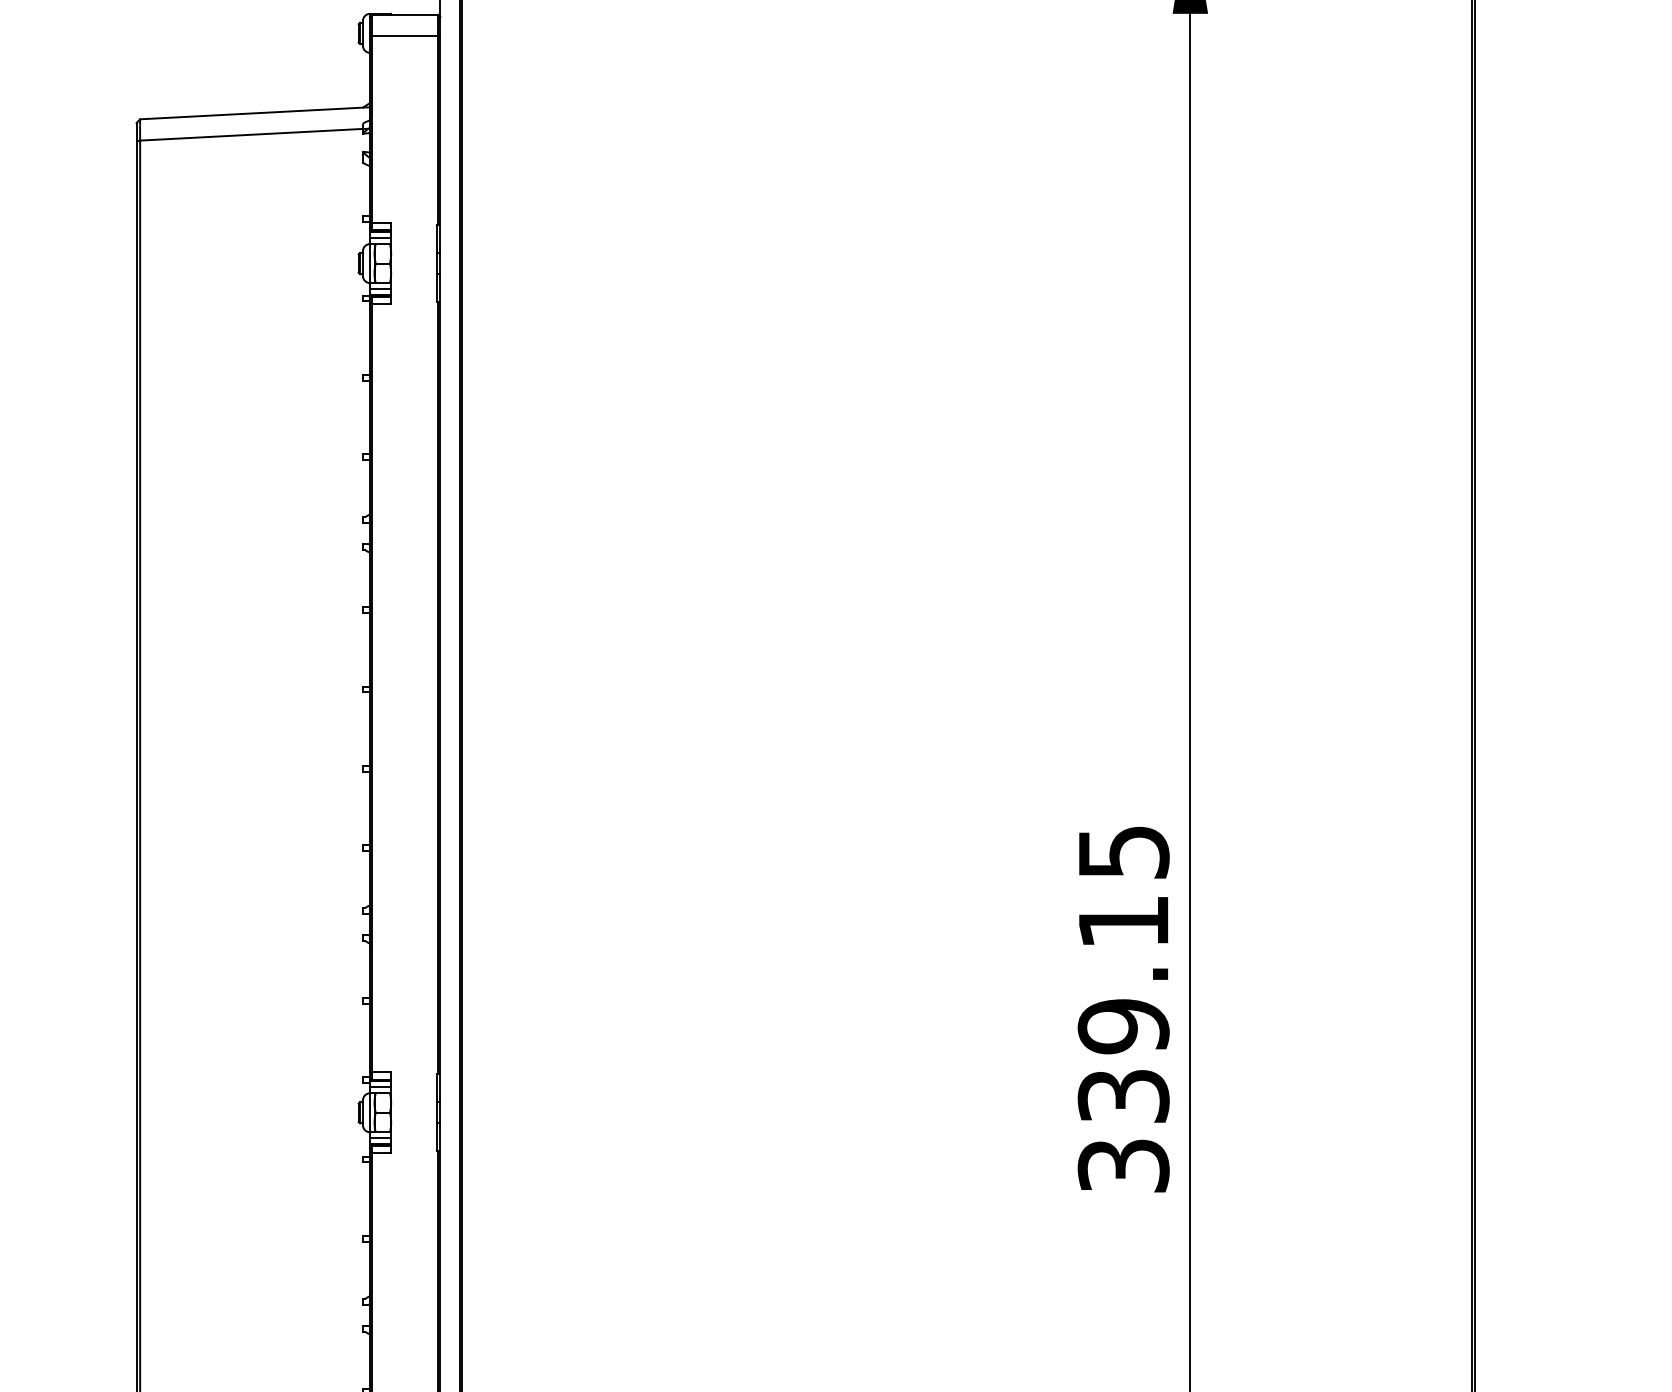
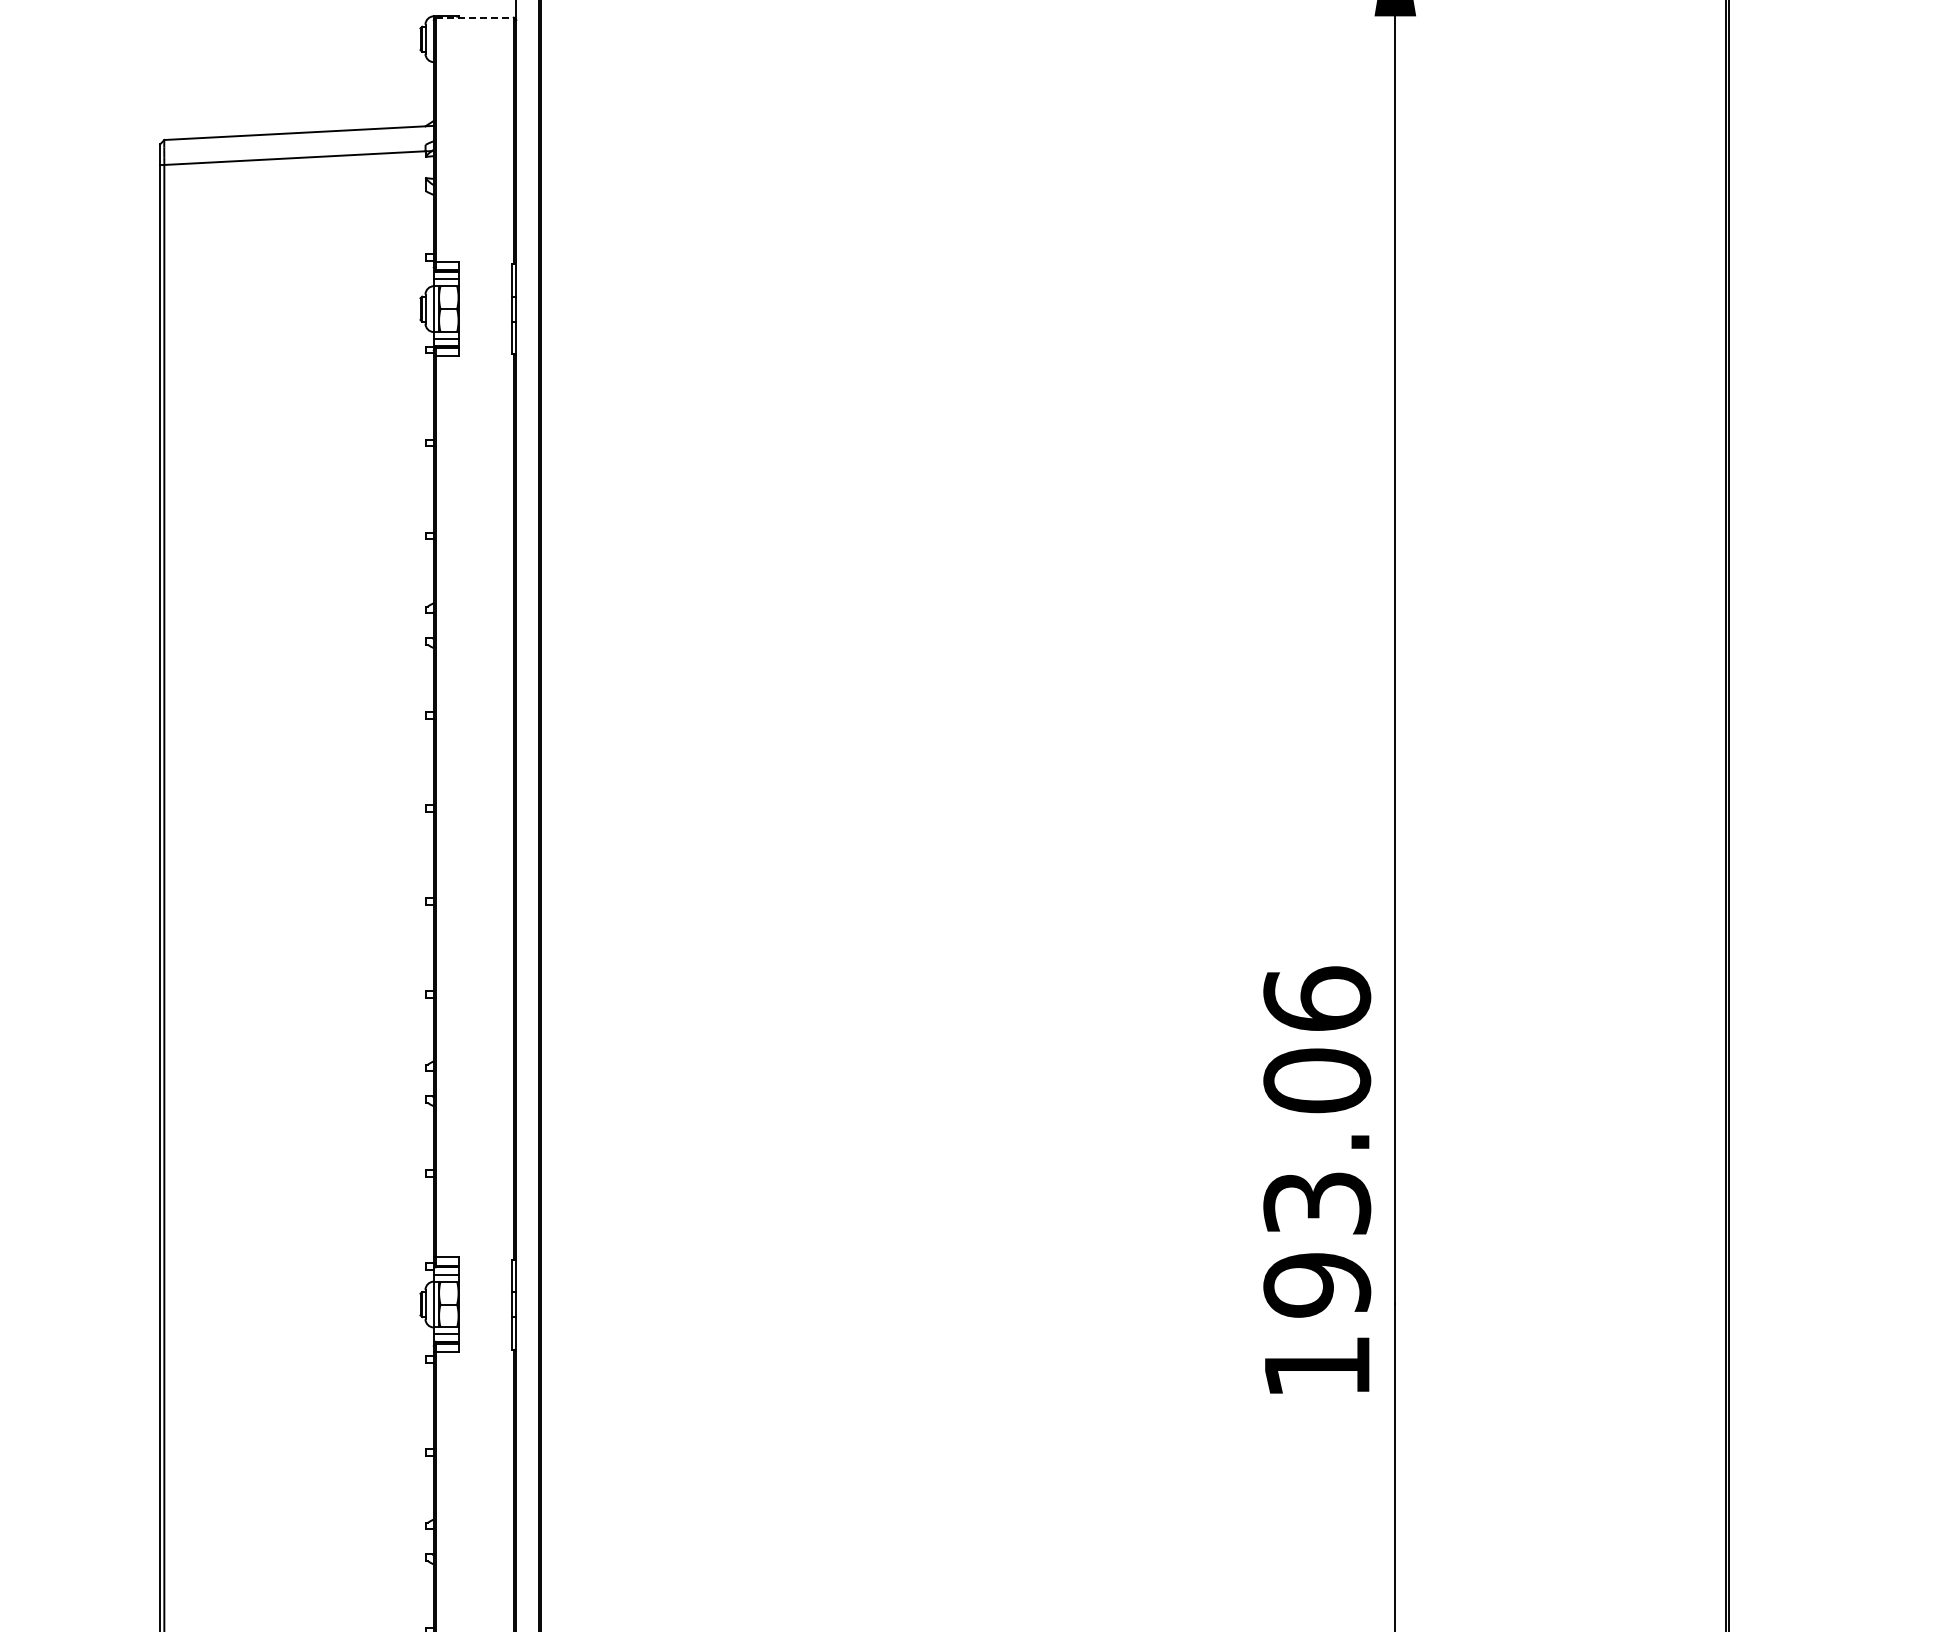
line: (405, 14) -> (475, 17), solid -> dashed
line: (404, 36) -> (474, 42), removed
text: (1123, 1007) -> (1317, 1181), 339.15 -> 193.06

